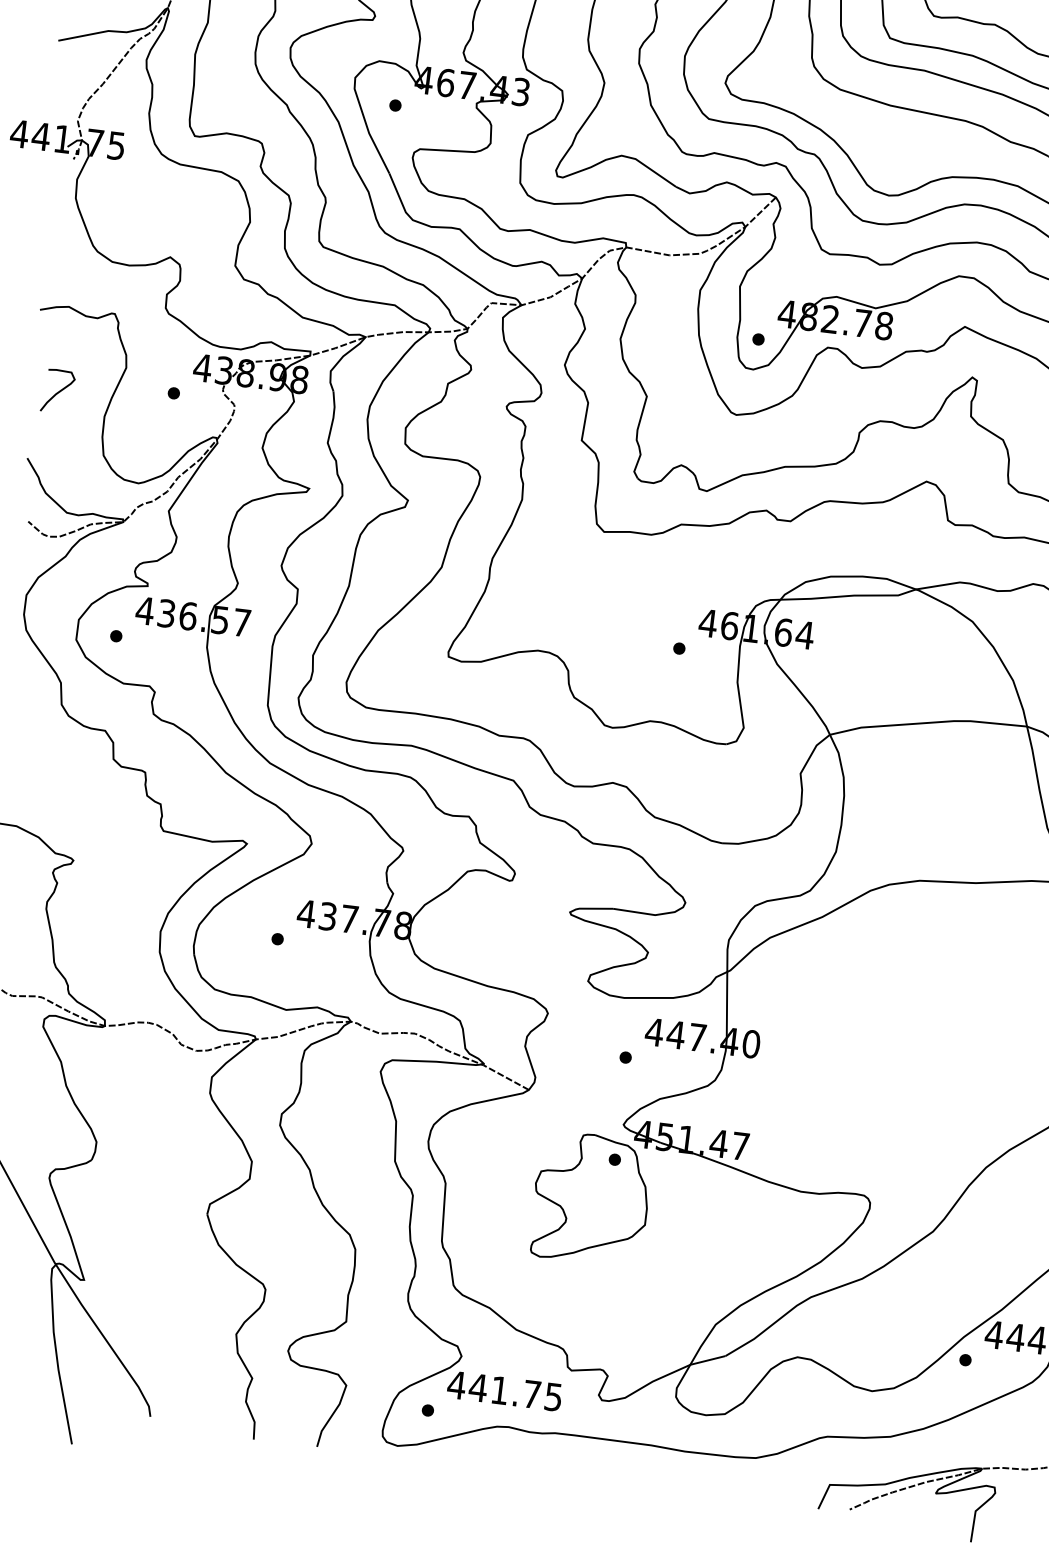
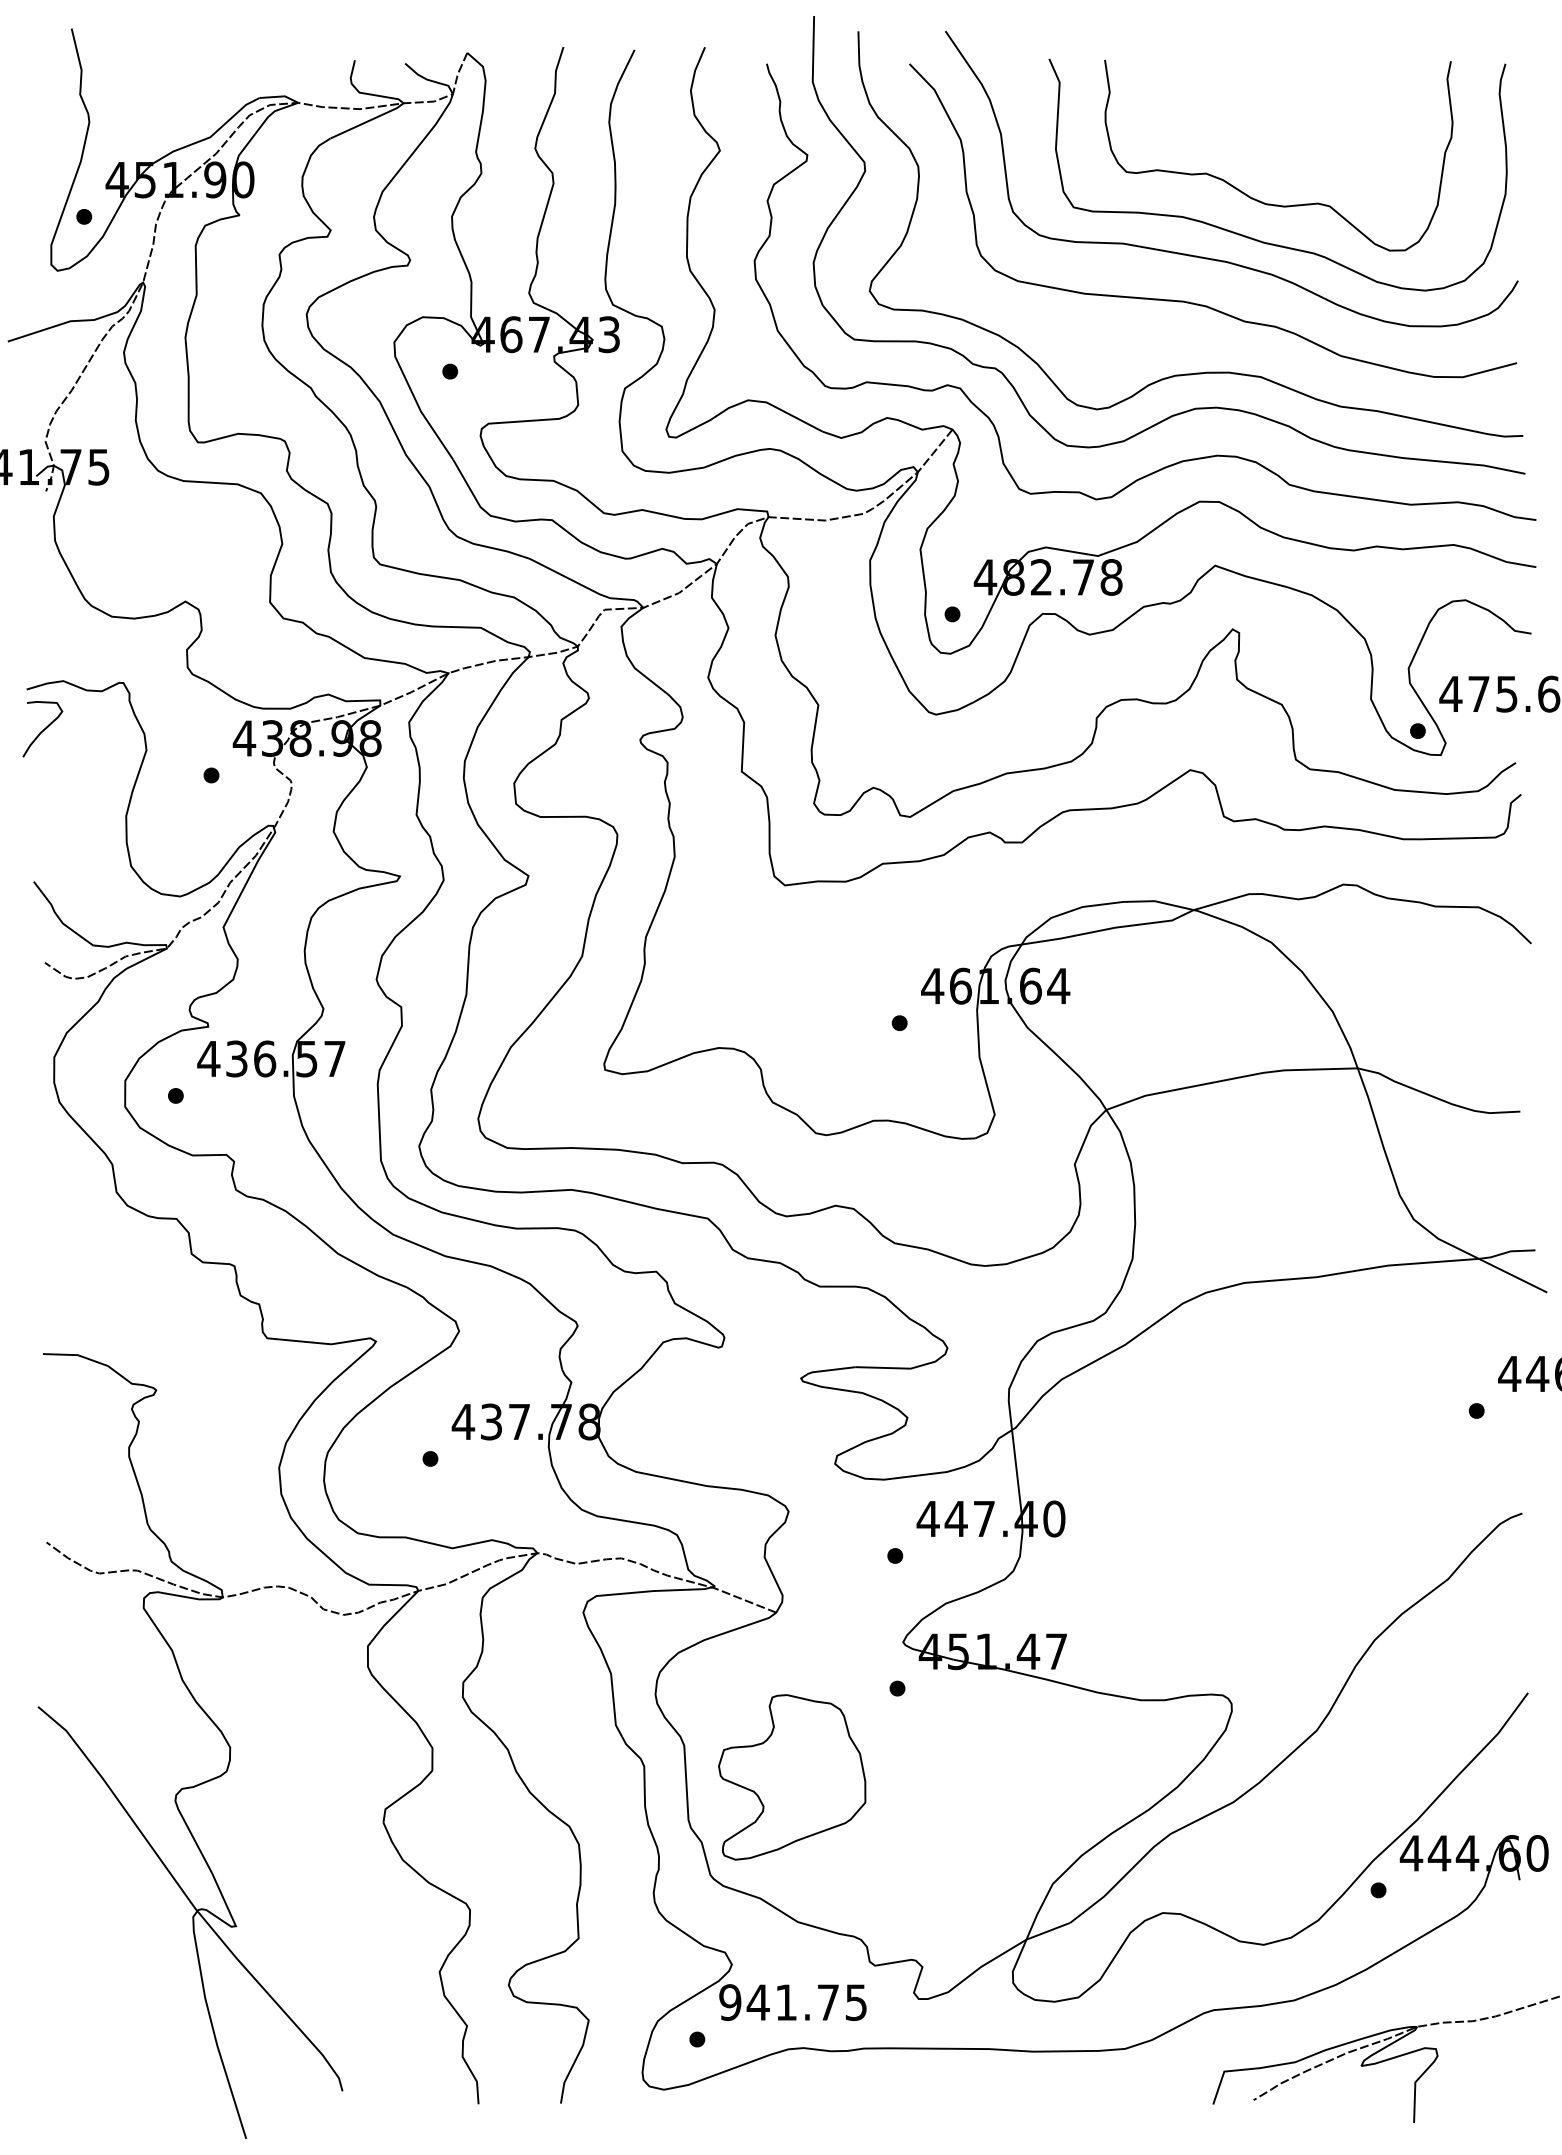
curve: (58, 391) -> (43, 729), moved
part: (591, 1198) -> (792, 1777), moved
text: (456, 1385) -> (729, 2002), 441.75 -> 941.75

